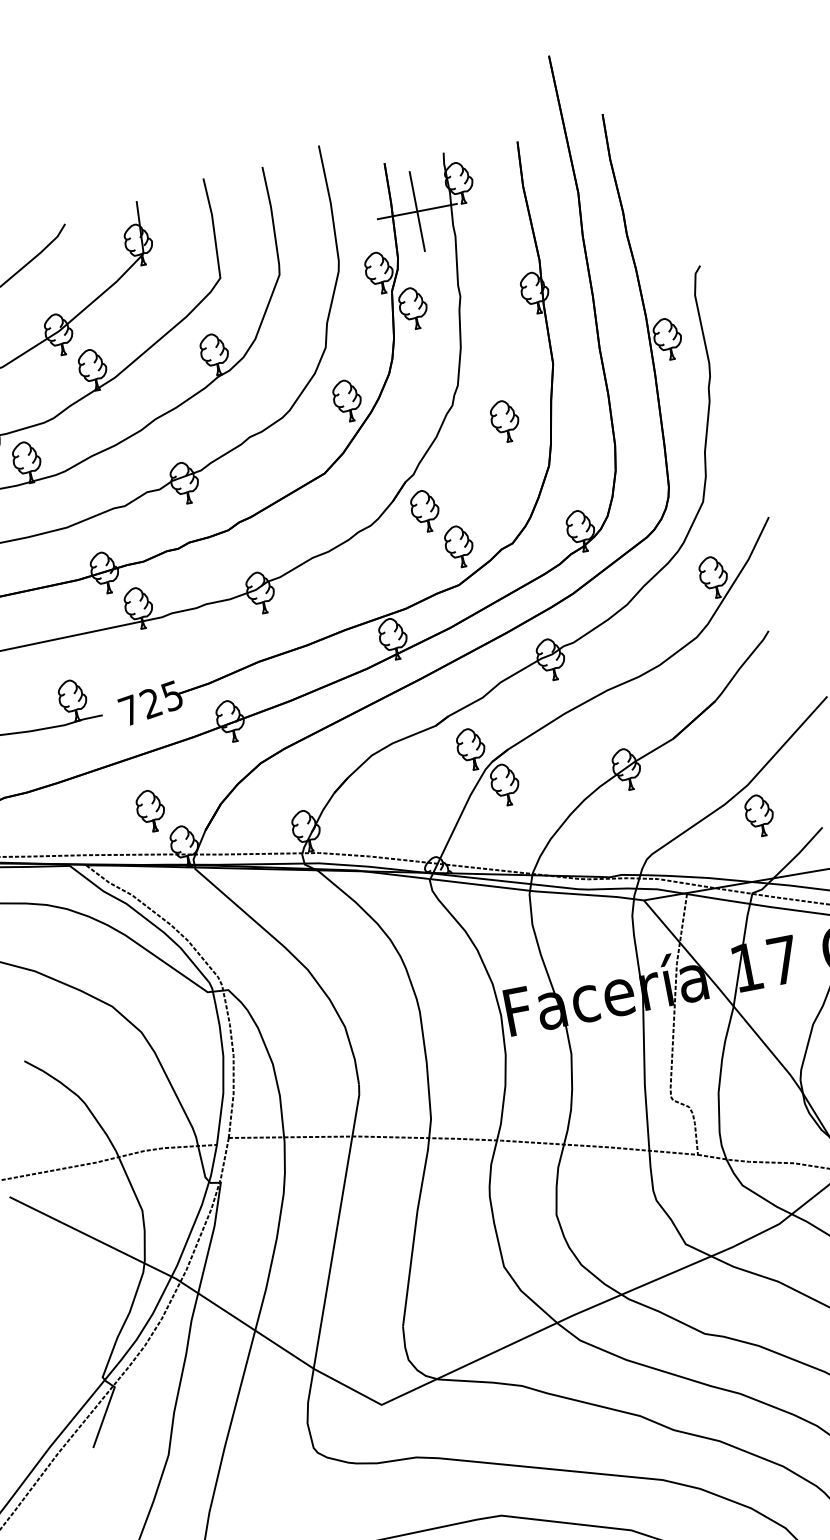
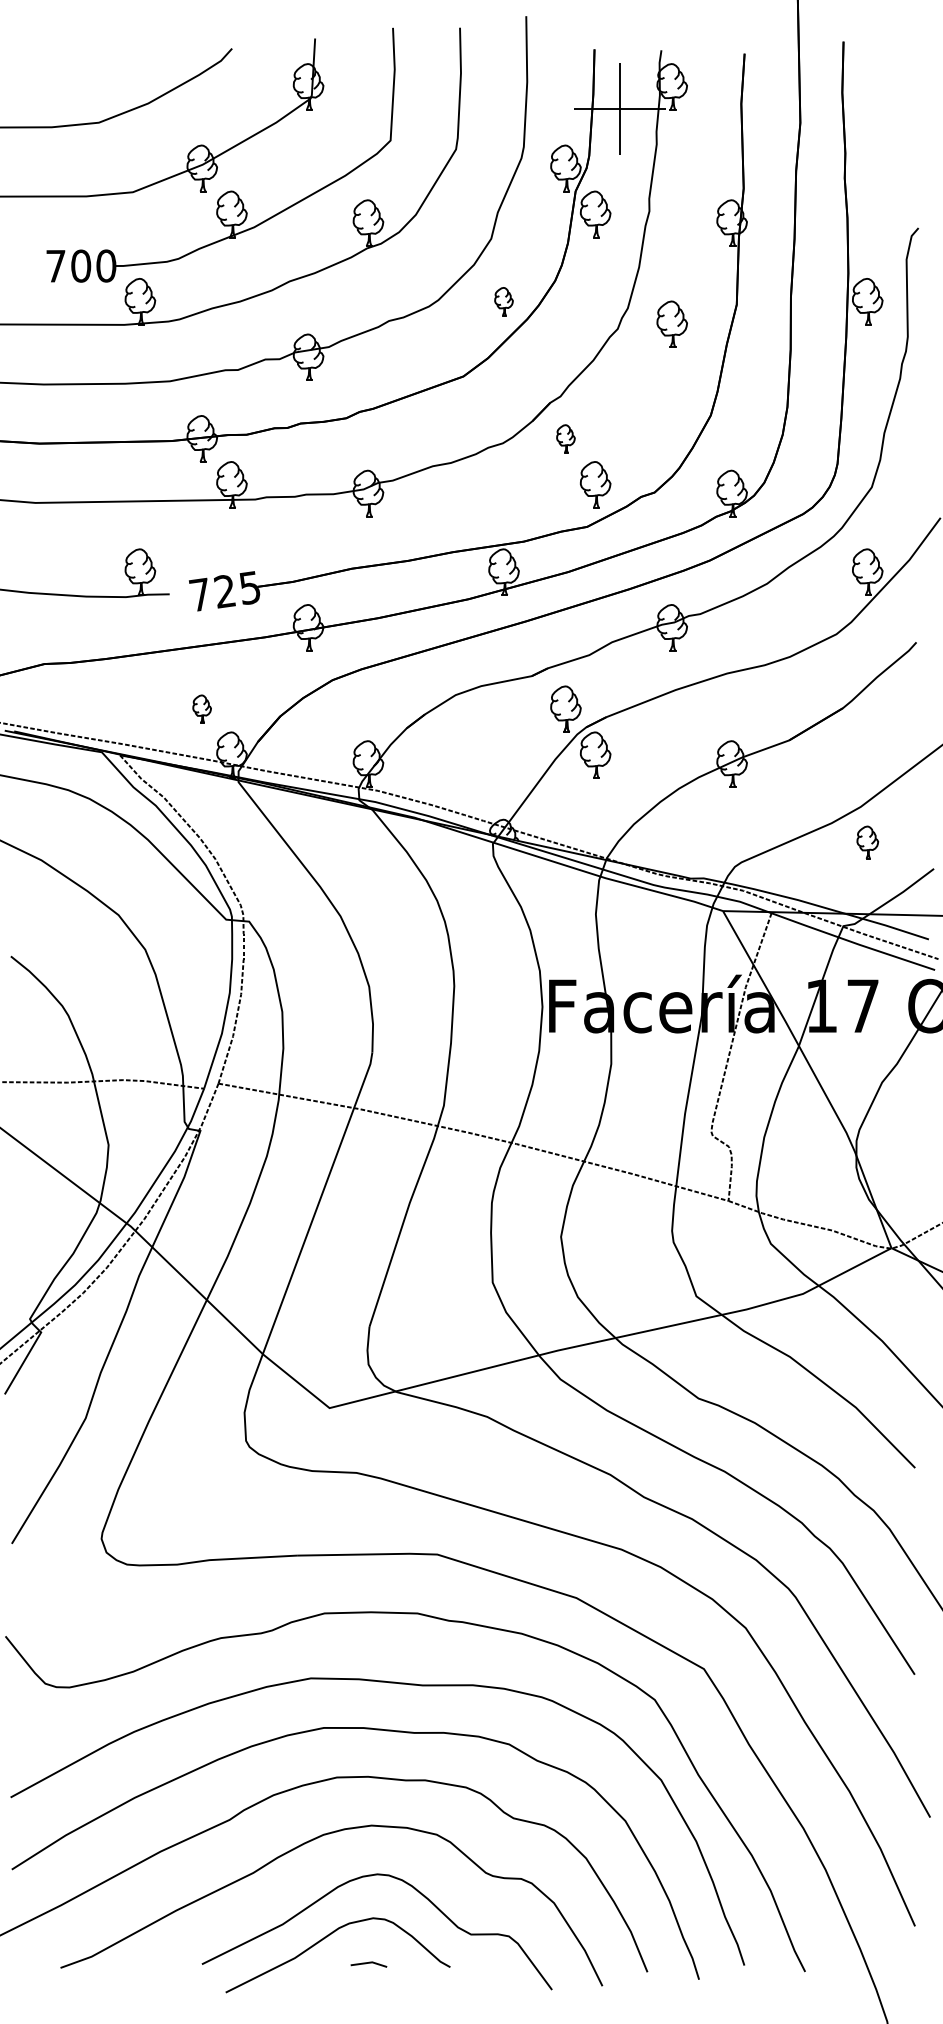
part: (347, 400) -> (503, 301), size x0.6
part: (504, 420) -> (671, 323), moved
part: (424, 510) -> (565, 438), size x0.6
part: (150, 810) -> (201, 708), size x0.6
part: (759, 815) -> (867, 842), size x0.7

